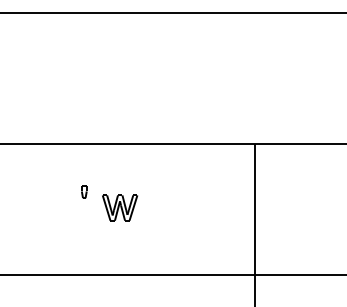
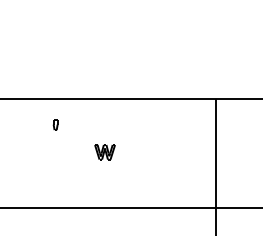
part: (84, 191) -> (55, 124), moved
part: (120, 207) -> (105, 151), size x0.7

